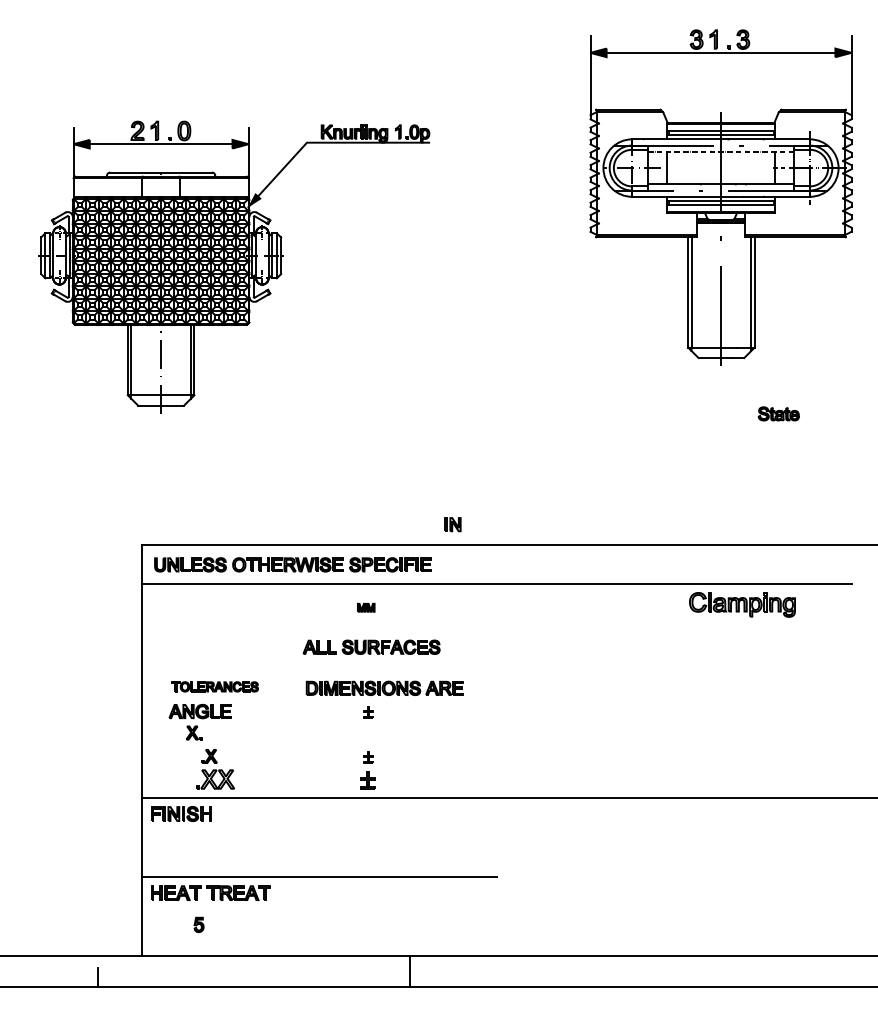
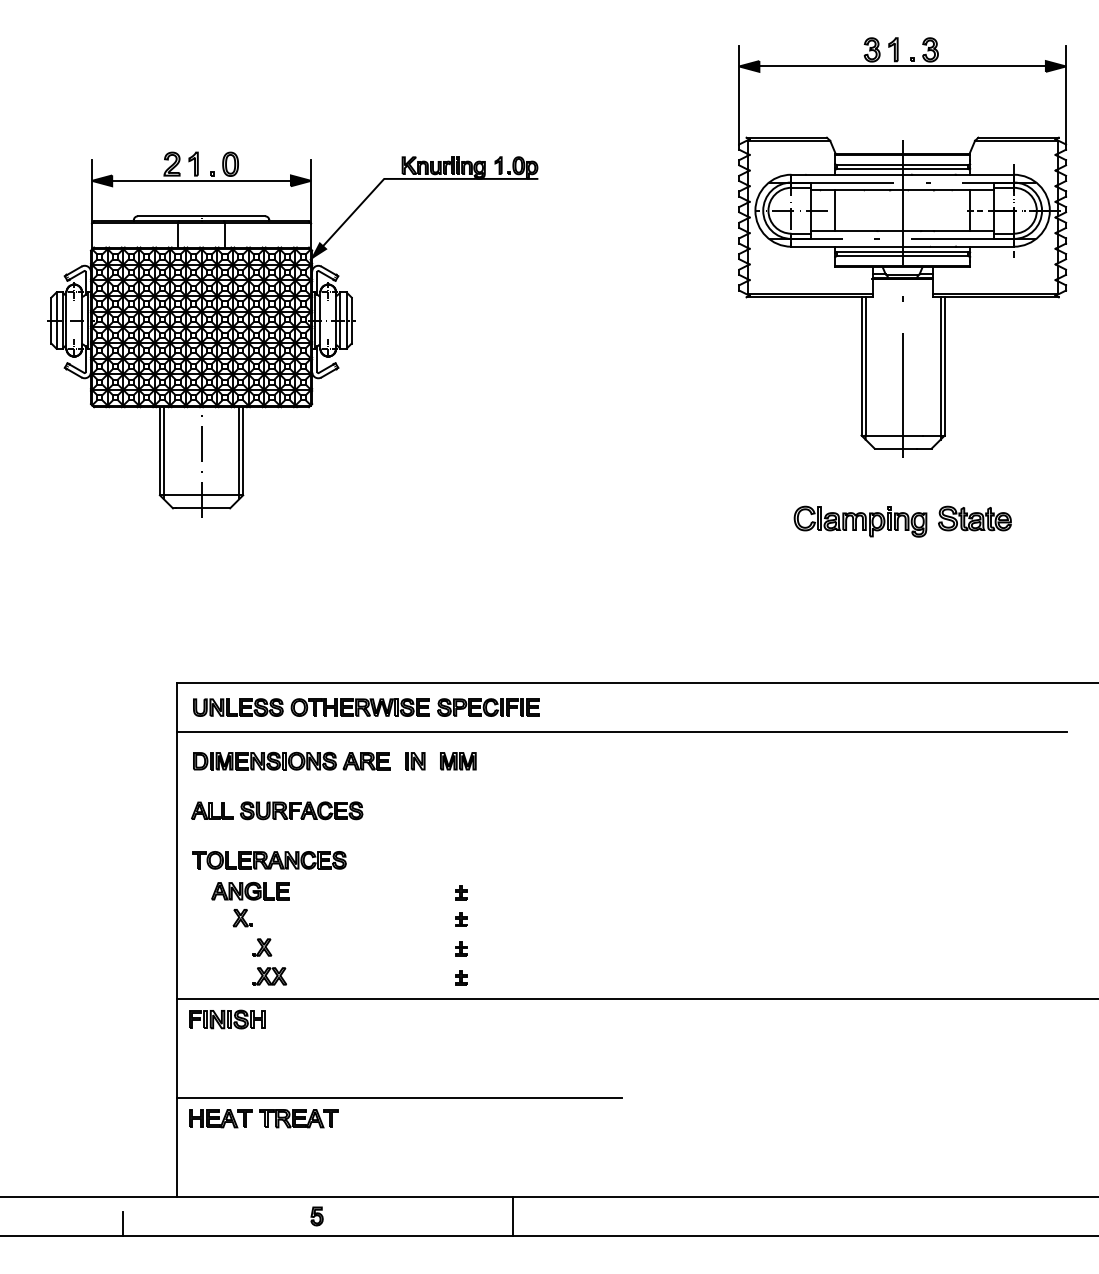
line: (721, 151) -> (903, 190), dashed -> solid
part: (778, 413) -> (974, 518), size x1.43
part: (453, 524) -> (415, 761), moved
part: (742, 604) -> (860, 521), moved
part: (366, 607) -> (458, 761), size x1.67
part: (371, 647) -> (277, 810), moved
part: (215, 686) -> (269, 860), size x1.43
part: (384, 687) -> (291, 760), moved
part: (368, 734) -> (461, 919), added
part: (215, 779) -> (269, 976), size x0.71
part: (368, 780) -> (461, 977), size x0.62
part: (198, 924) -> (316, 1216), moved

